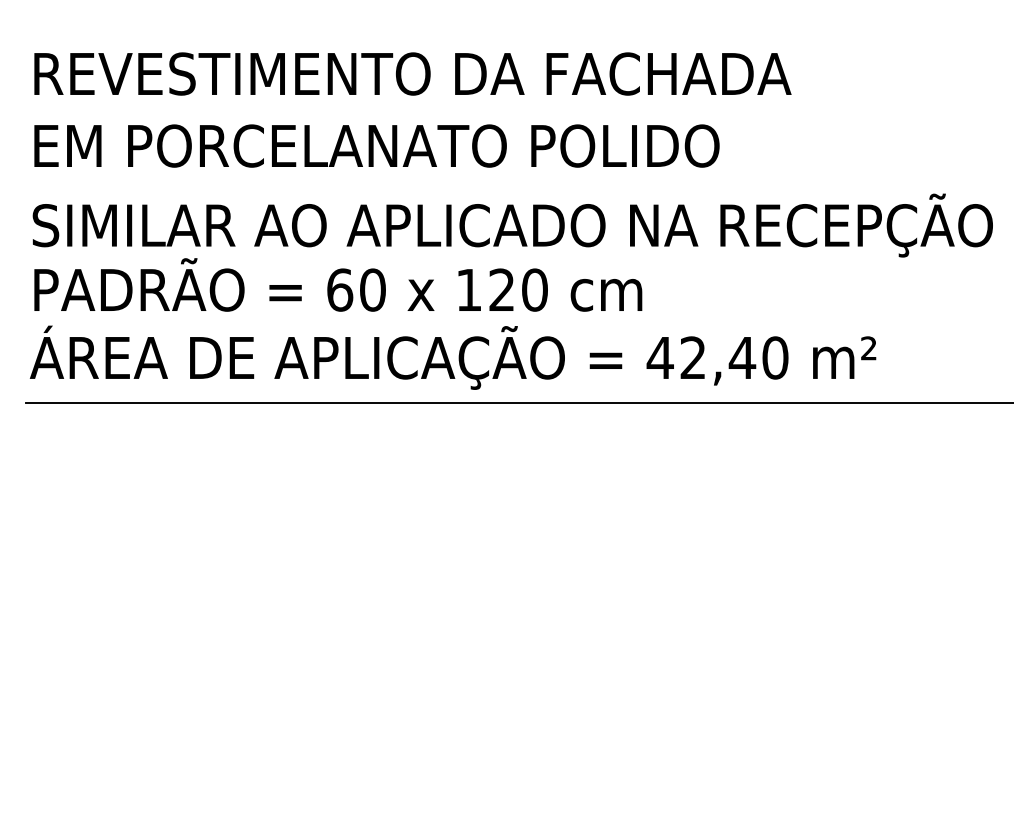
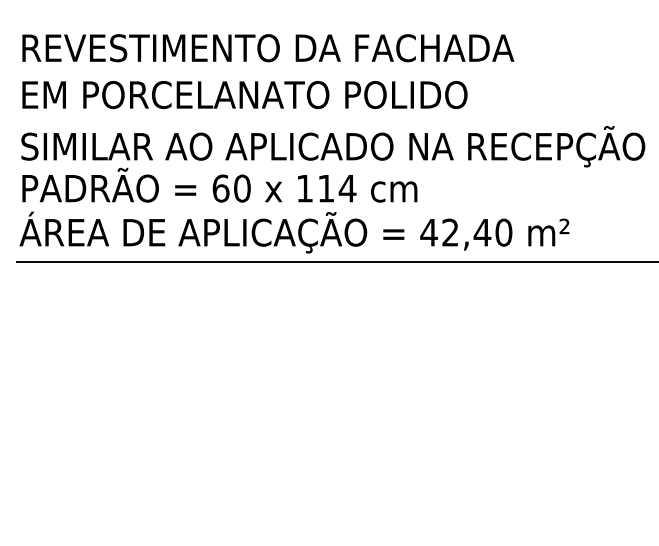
text: (519, 289) -> (337, 188), 120 -> 114

